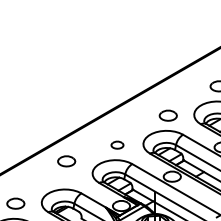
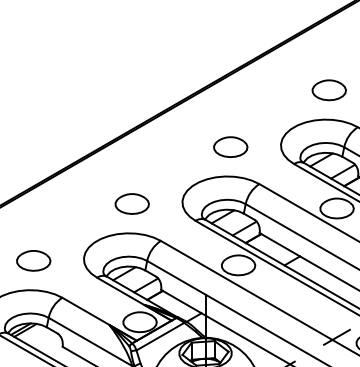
part: (117, 145) -> (132, 204), size x1.43
part: (66, 161) -> (33, 261), moved

